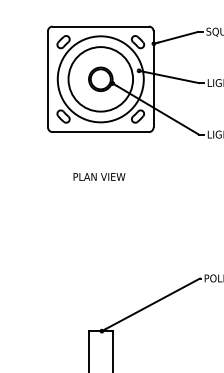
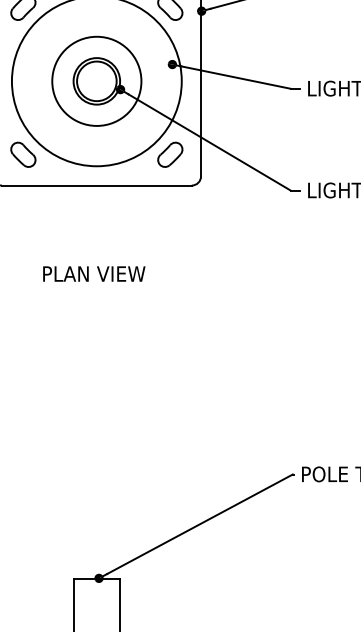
circle: (100, 79) -> (96, 81), size x0.7

